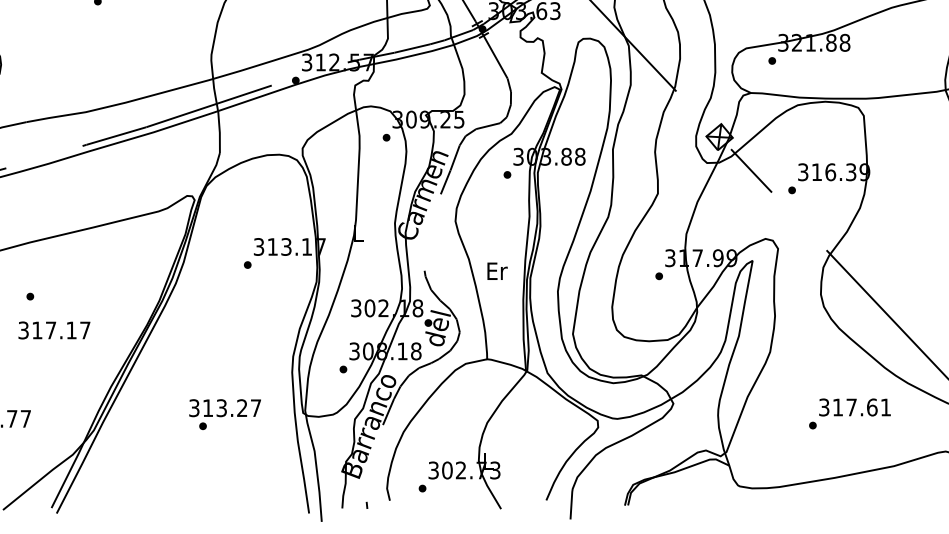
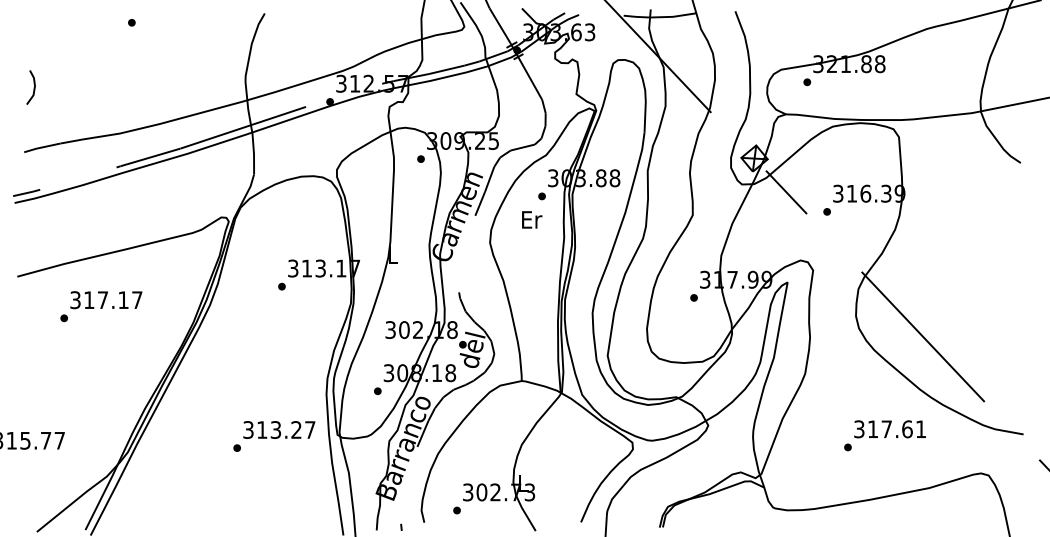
text: (497, 270) -> (532, 219), moved
text: (54, 330) -> (106, 300), moved
text: (225, 407) -> (279, 429), moved

